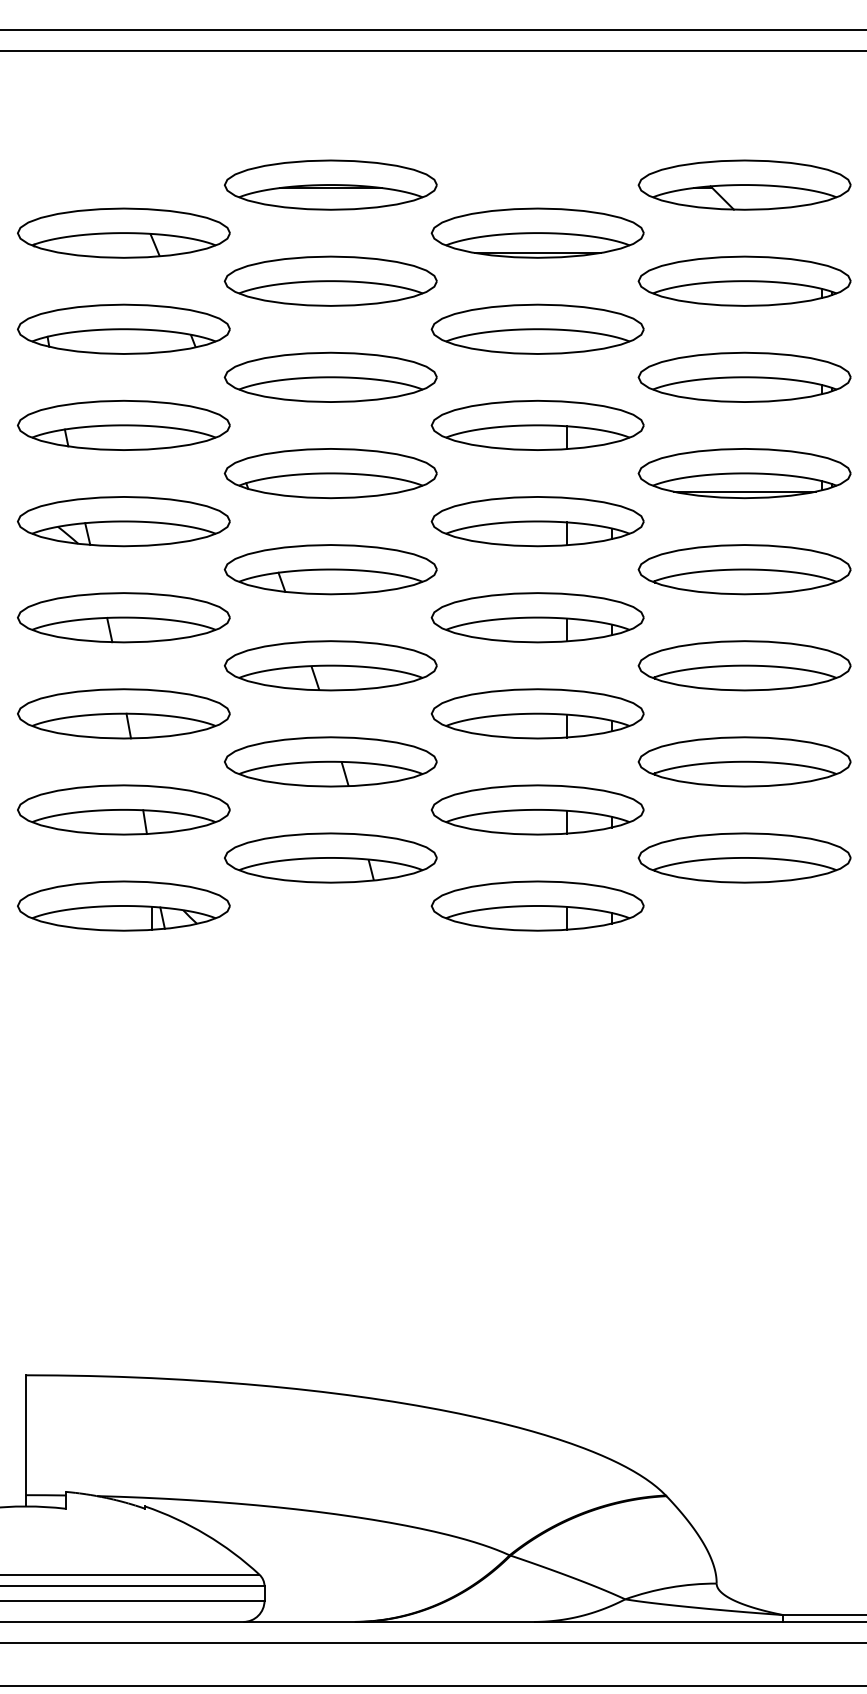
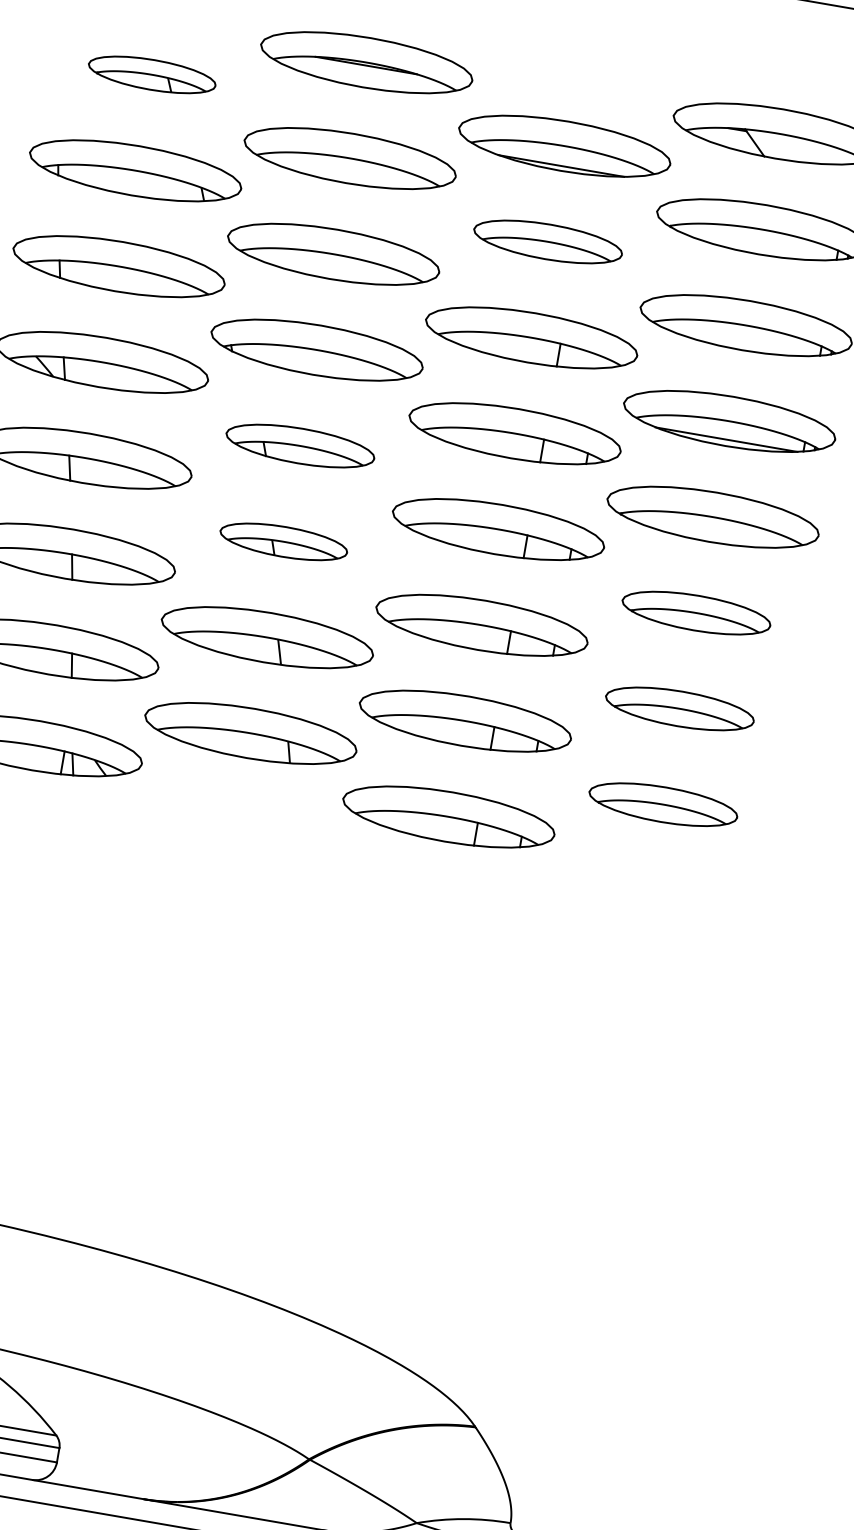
part: (123, 232) -> (151, 74), size x0.6
part: (537, 328) -> (548, 241), size x0.7
part: (330, 569) -> (300, 445), size x0.7
part: (330, 665) -> (283, 541), size x0.6
part: (744, 665) -> (696, 612), size x0.7
part: (744, 761) -> (679, 708), size x0.7
part: (744, 857) -> (663, 804), size x0.7

